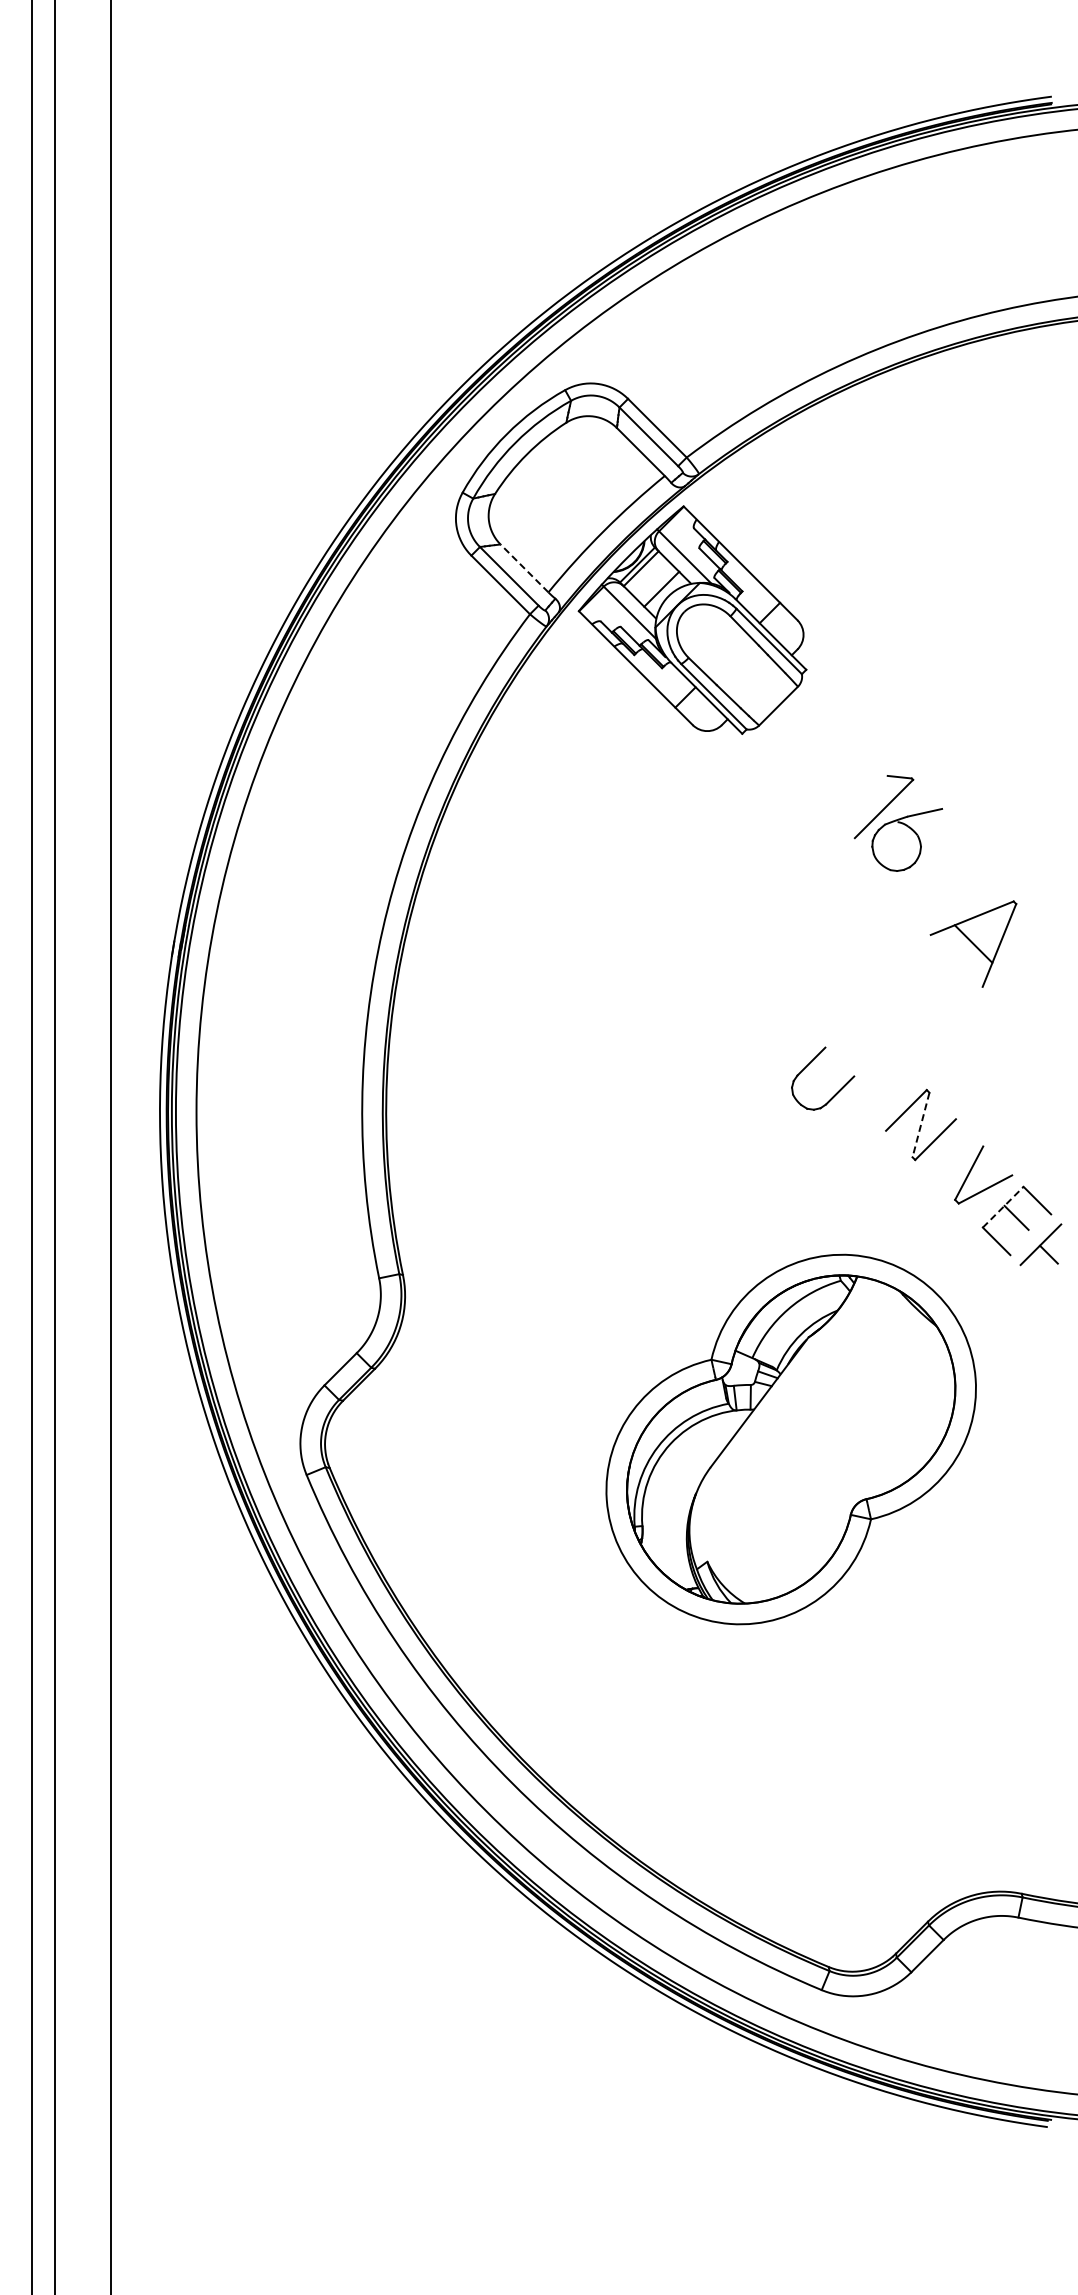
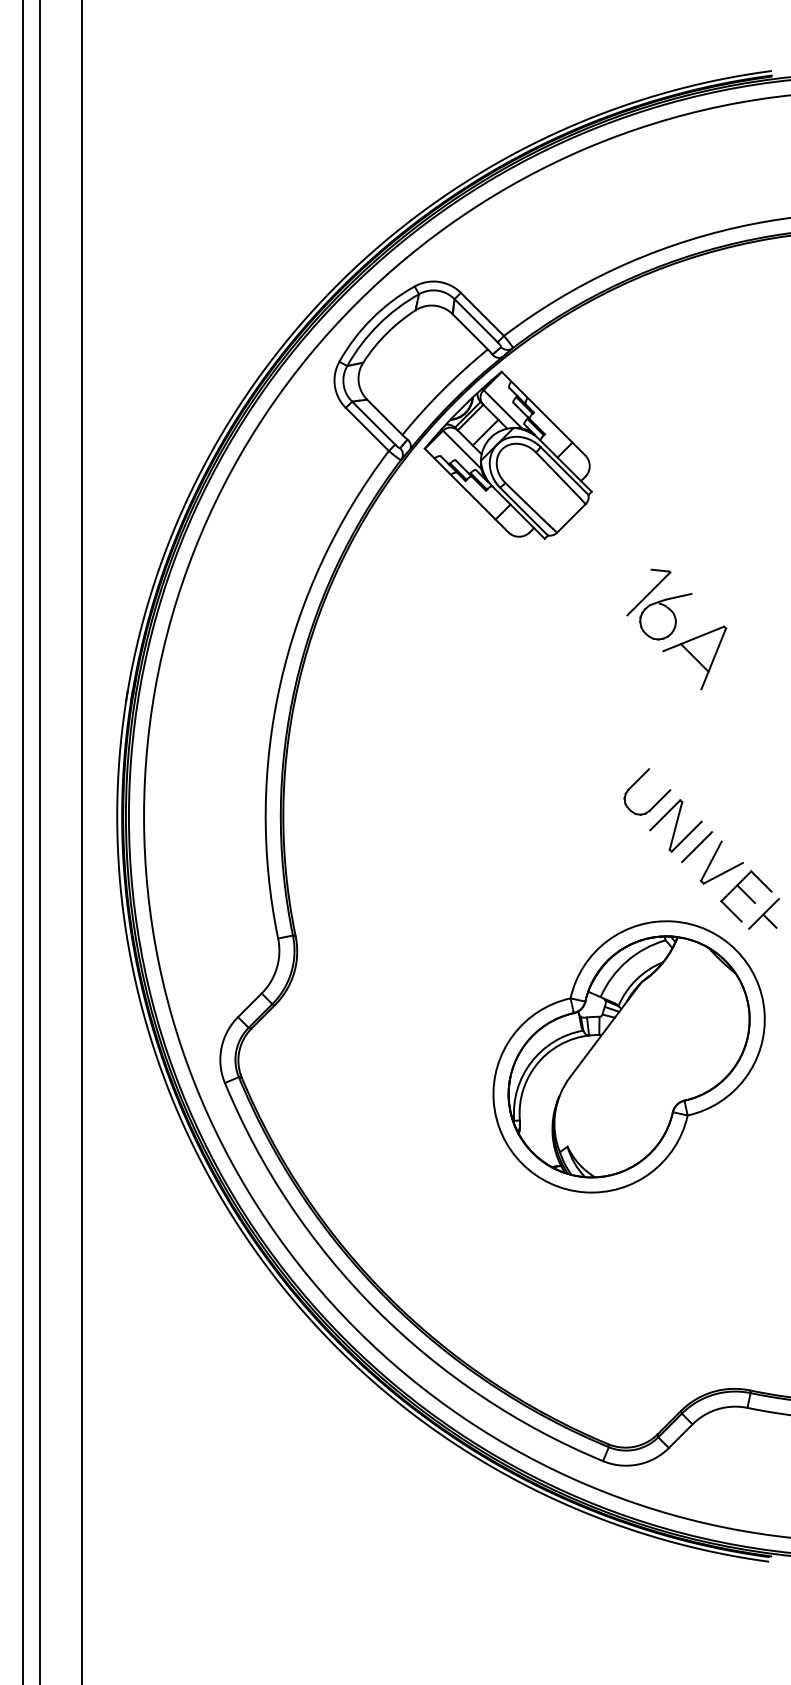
line: (524, 568) -> (384, 417), dashed -> solid
part: (973, 943) -> (694, 657), moved
part: (837, 1091) -> (657, 801), moved
line: (920, 1125) -> (675, 826), dashed -> solid
line: (949, 1153) -> (696, 846), added
line: (1003, 1207) -> (736, 886), dashed -> solid
part: (790, 1439) -> (628, 1056), moved

